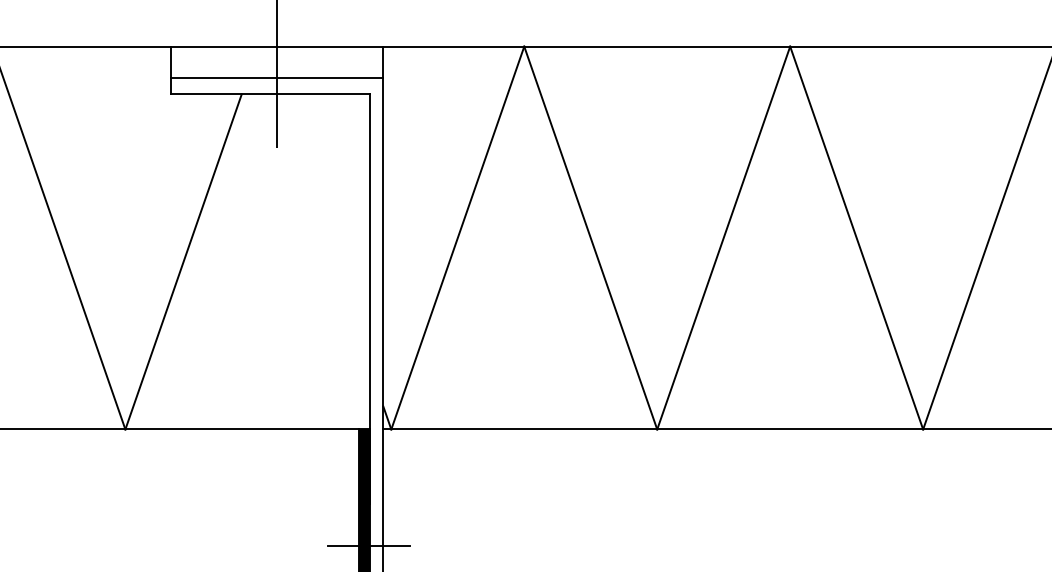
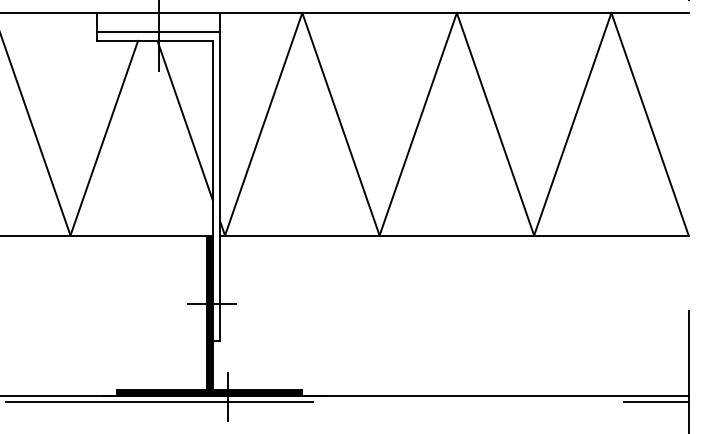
line: (321, 229) -> (184, 119), added

